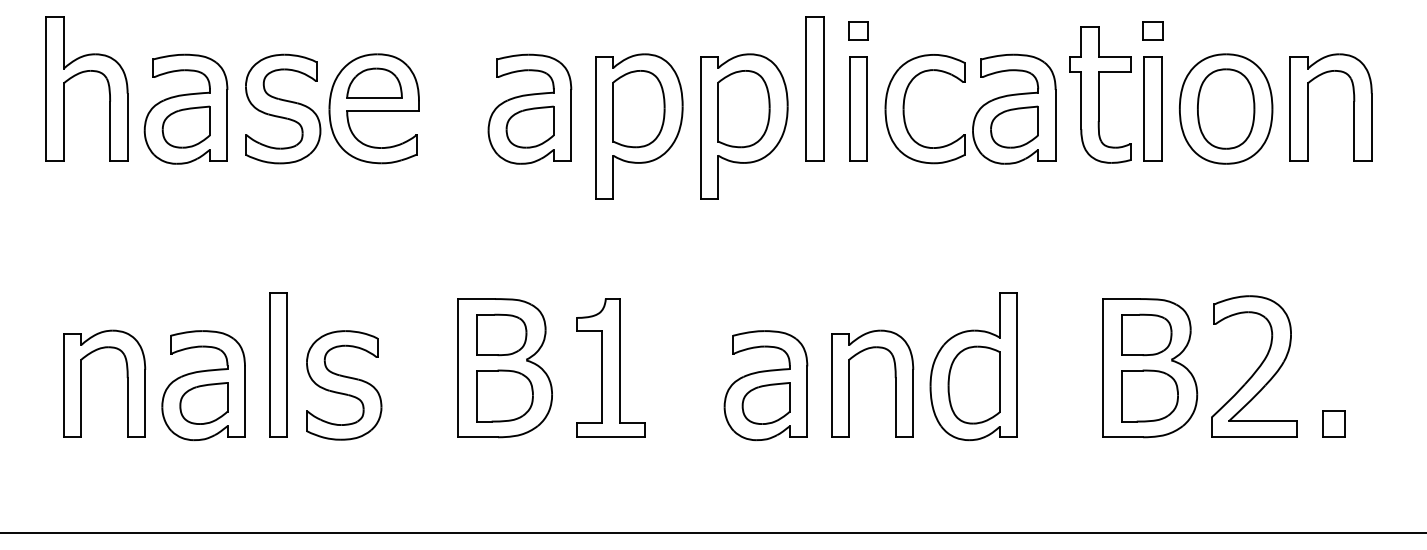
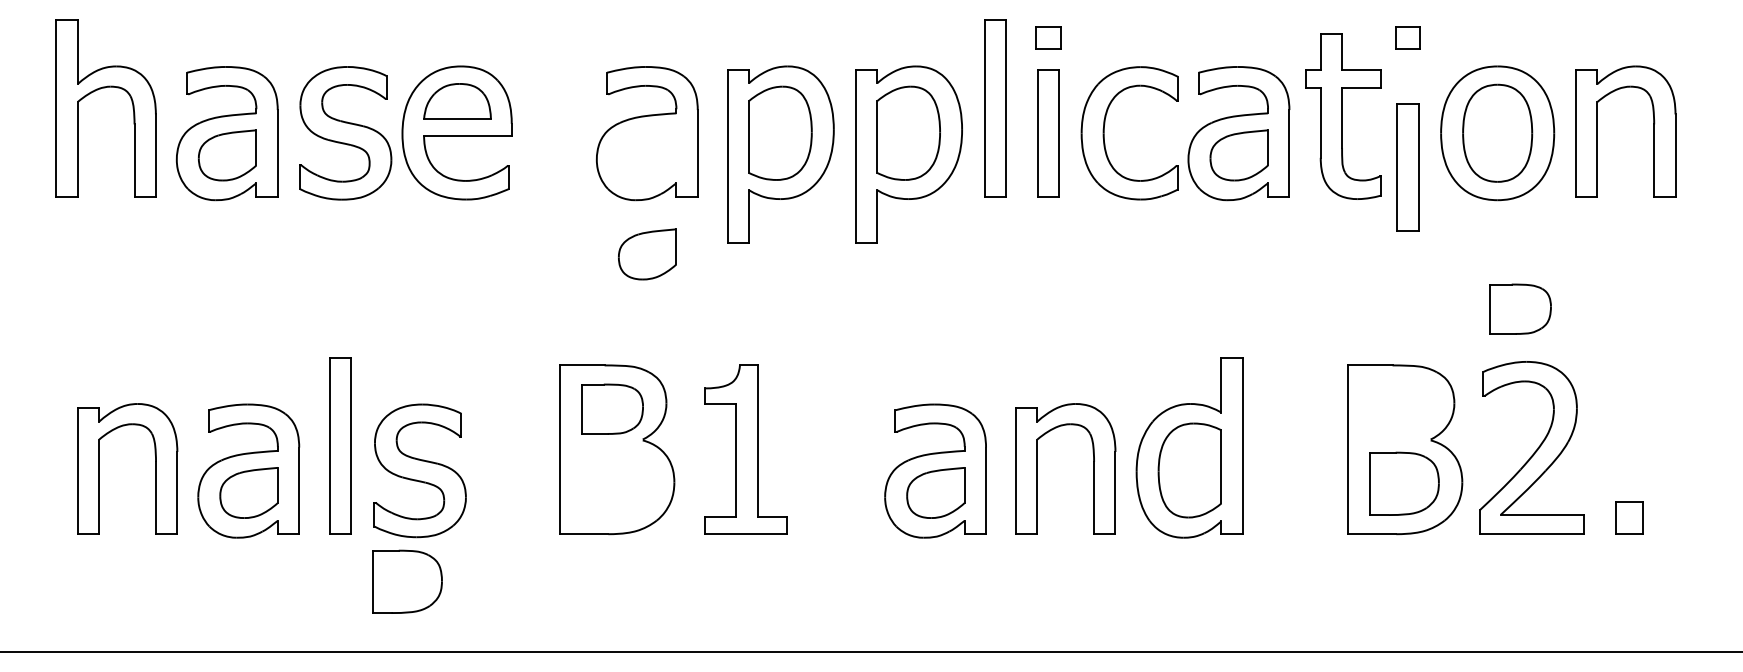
part: (1152, 109) -> (1407, 167), moved
part: (530, 127) -> (647, 254), moved
part: (1146, 334) -> (1520, 308), moved
part: (504, 395) -> (407, 581), moved

